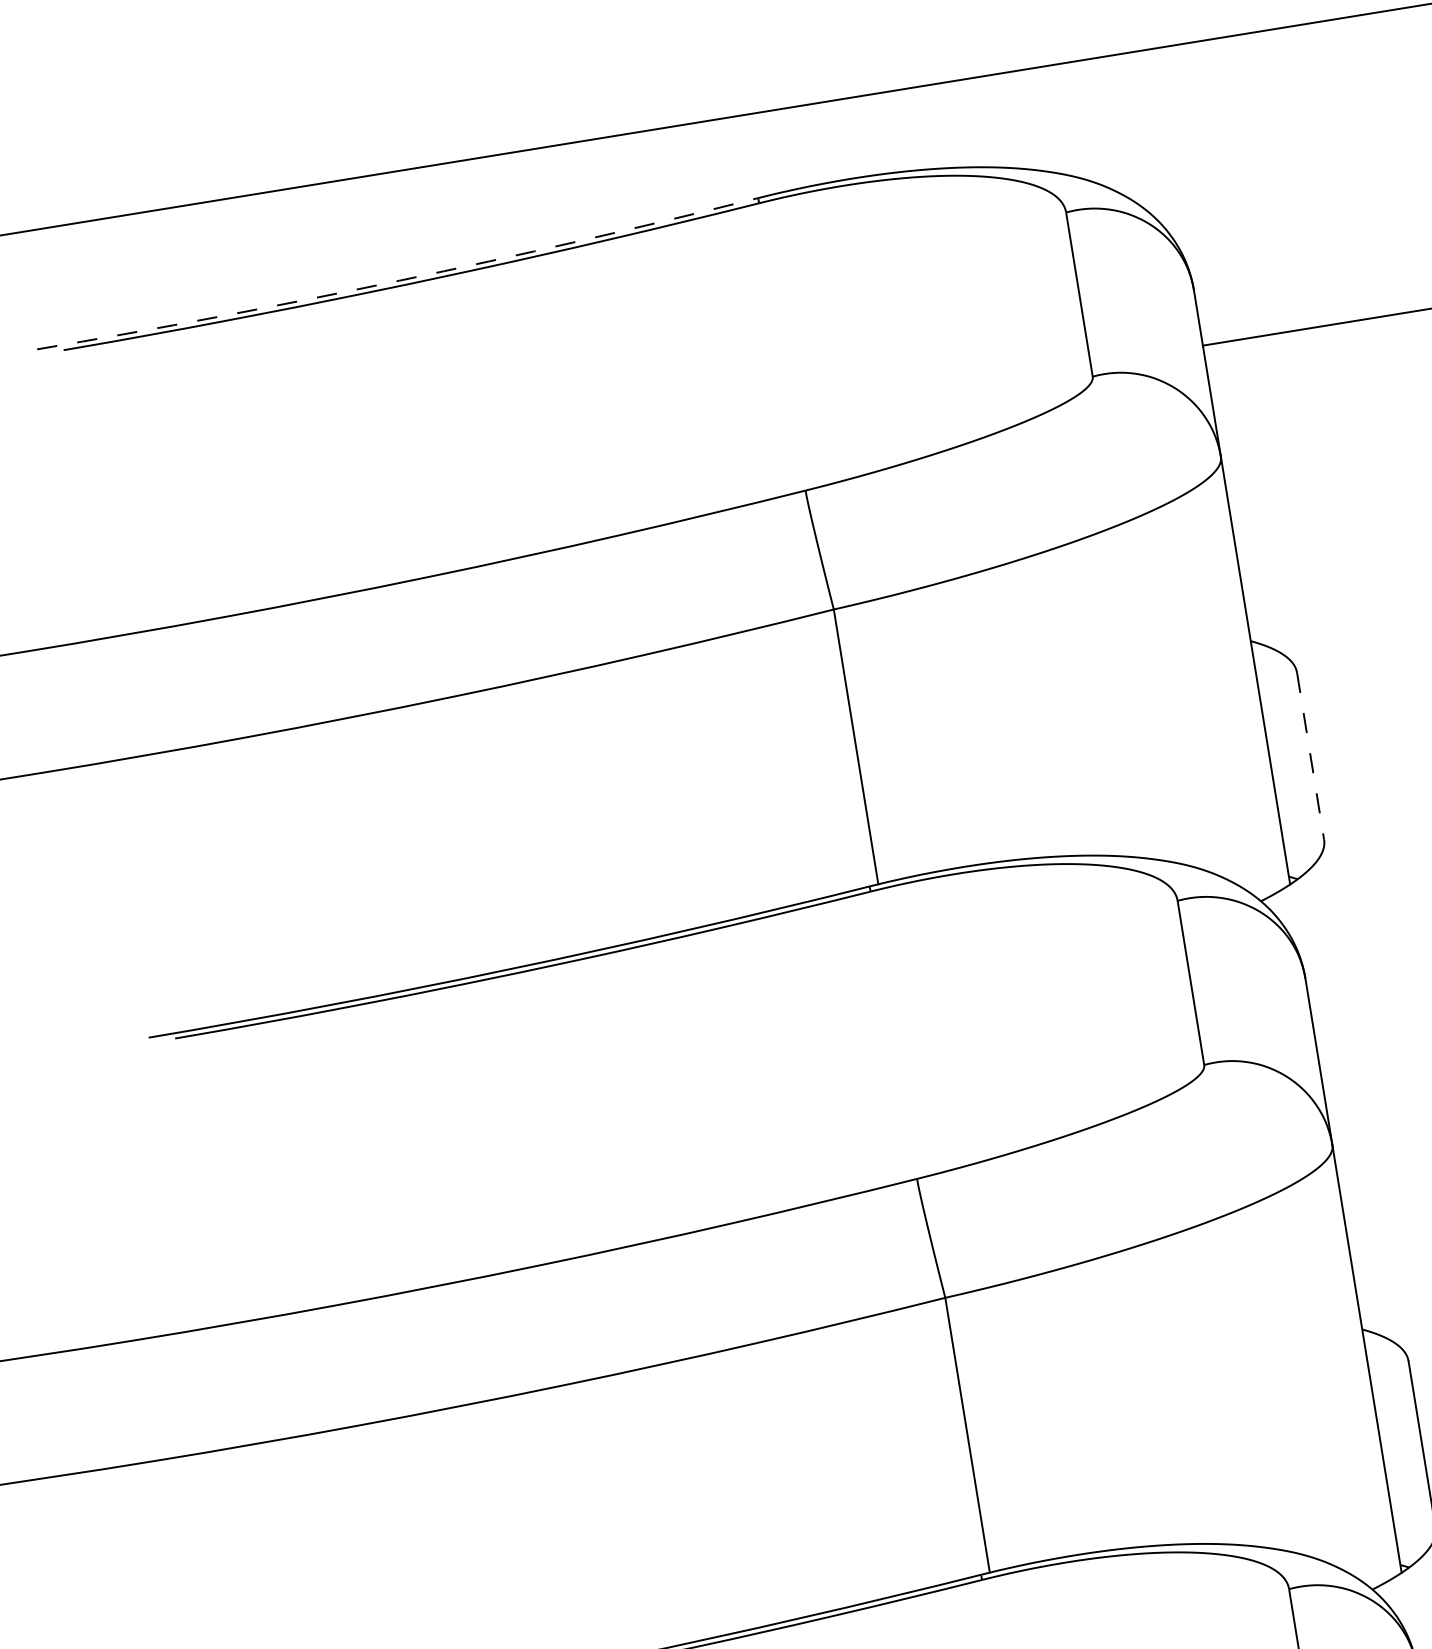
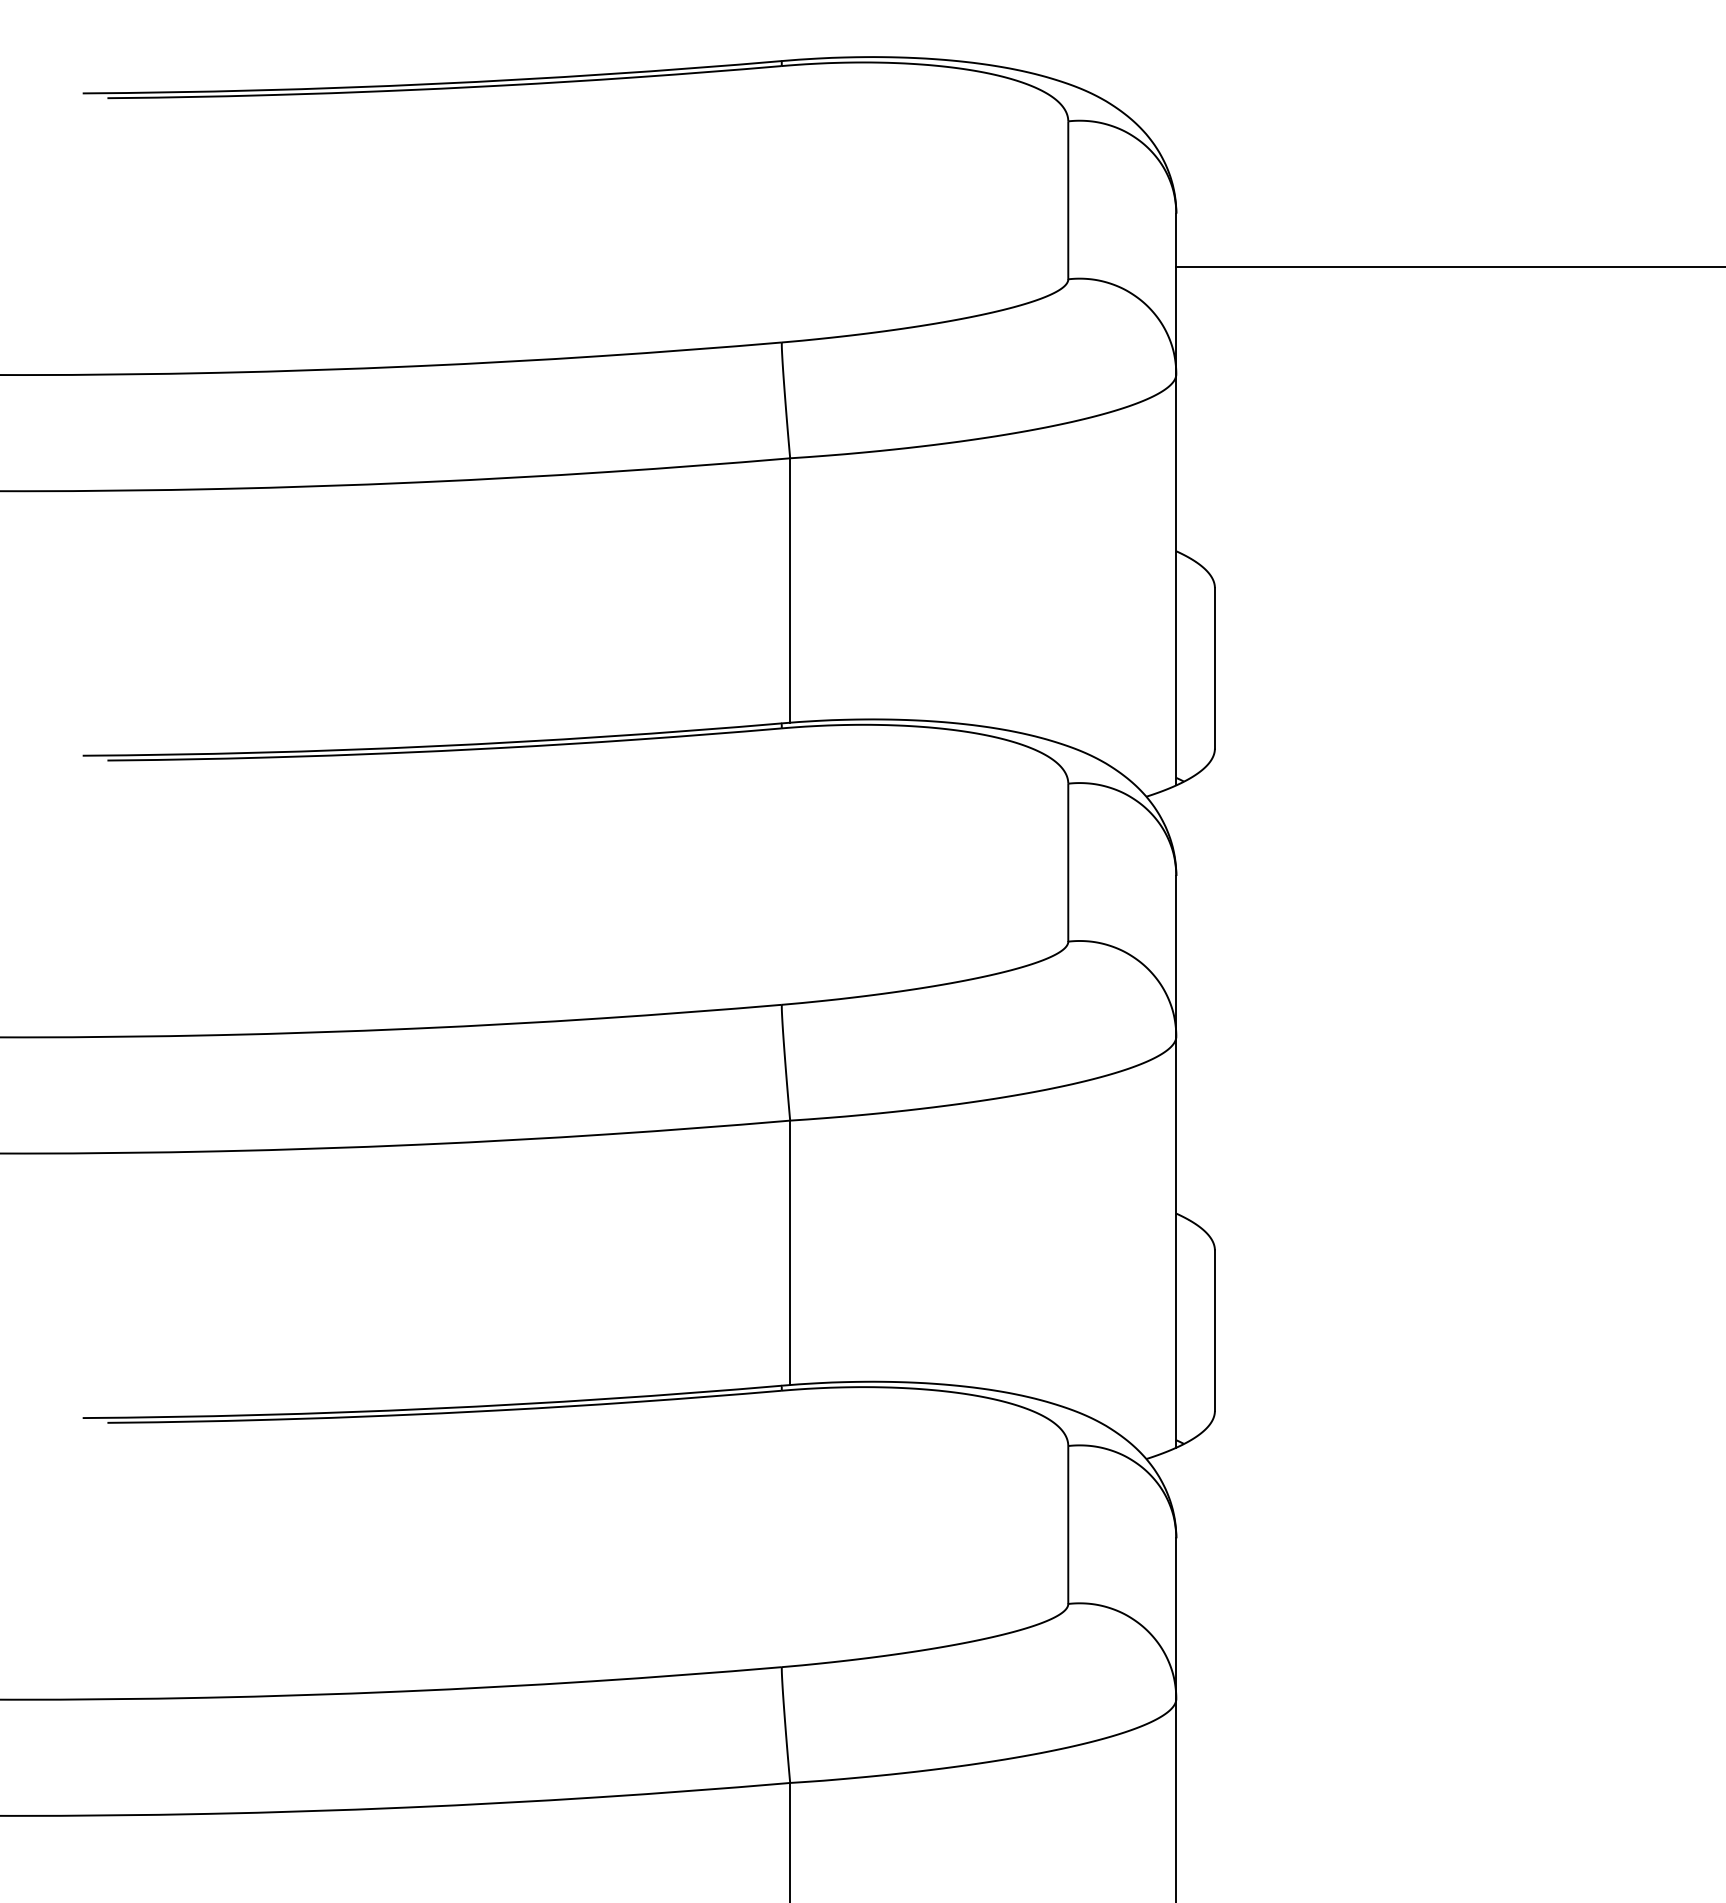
line: (399, 281) -> (432, 84), dashed -> solid
line: (1310, 756) -> (1214, 668), dashed -> solid

